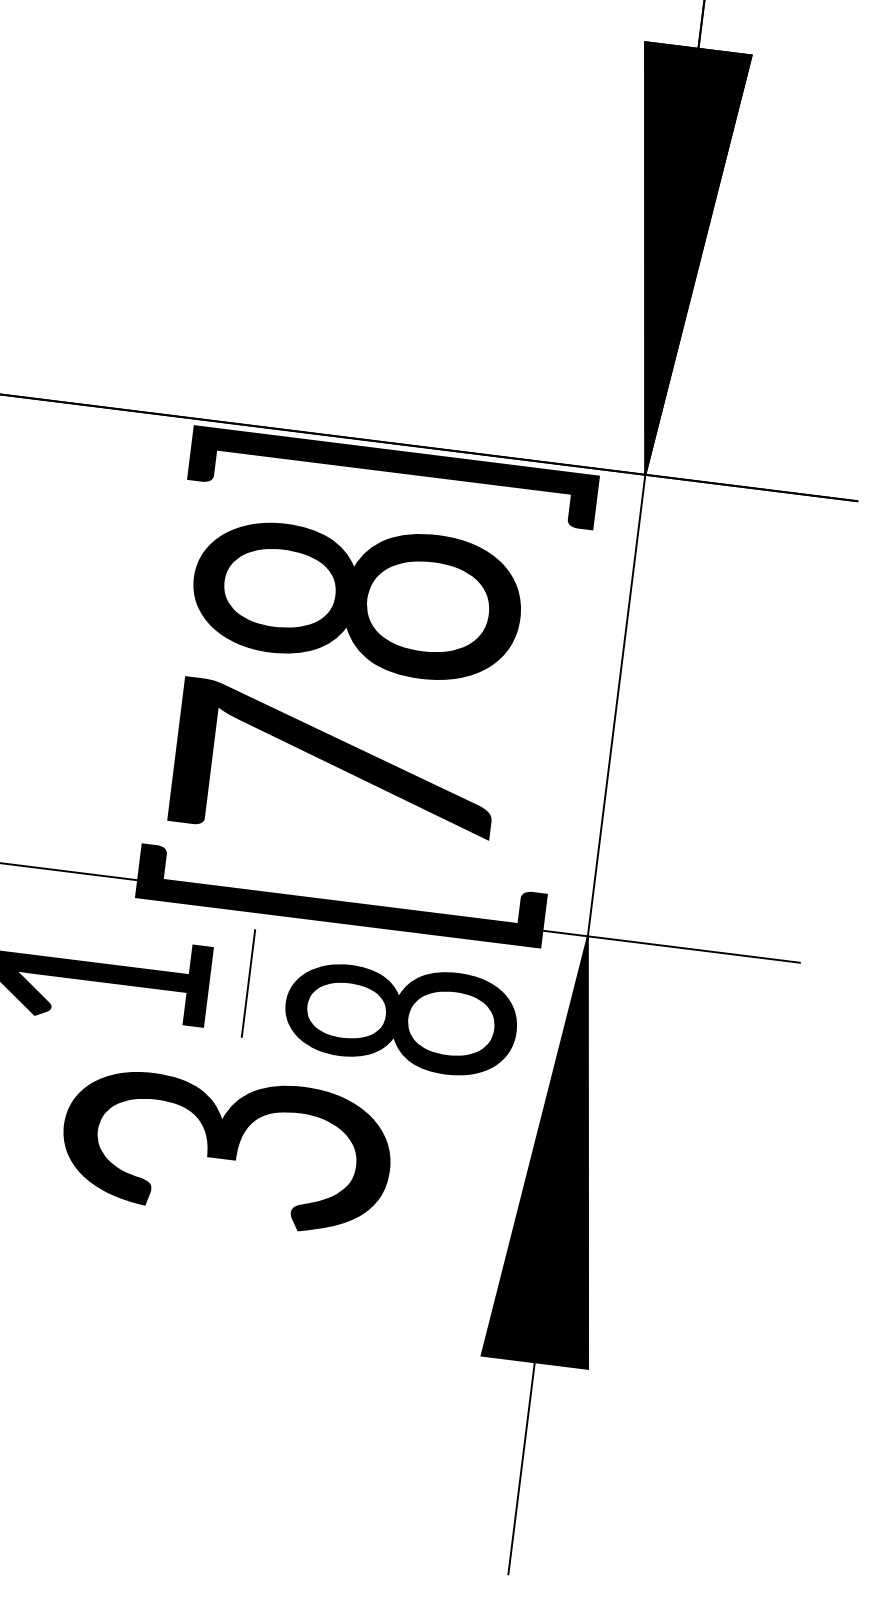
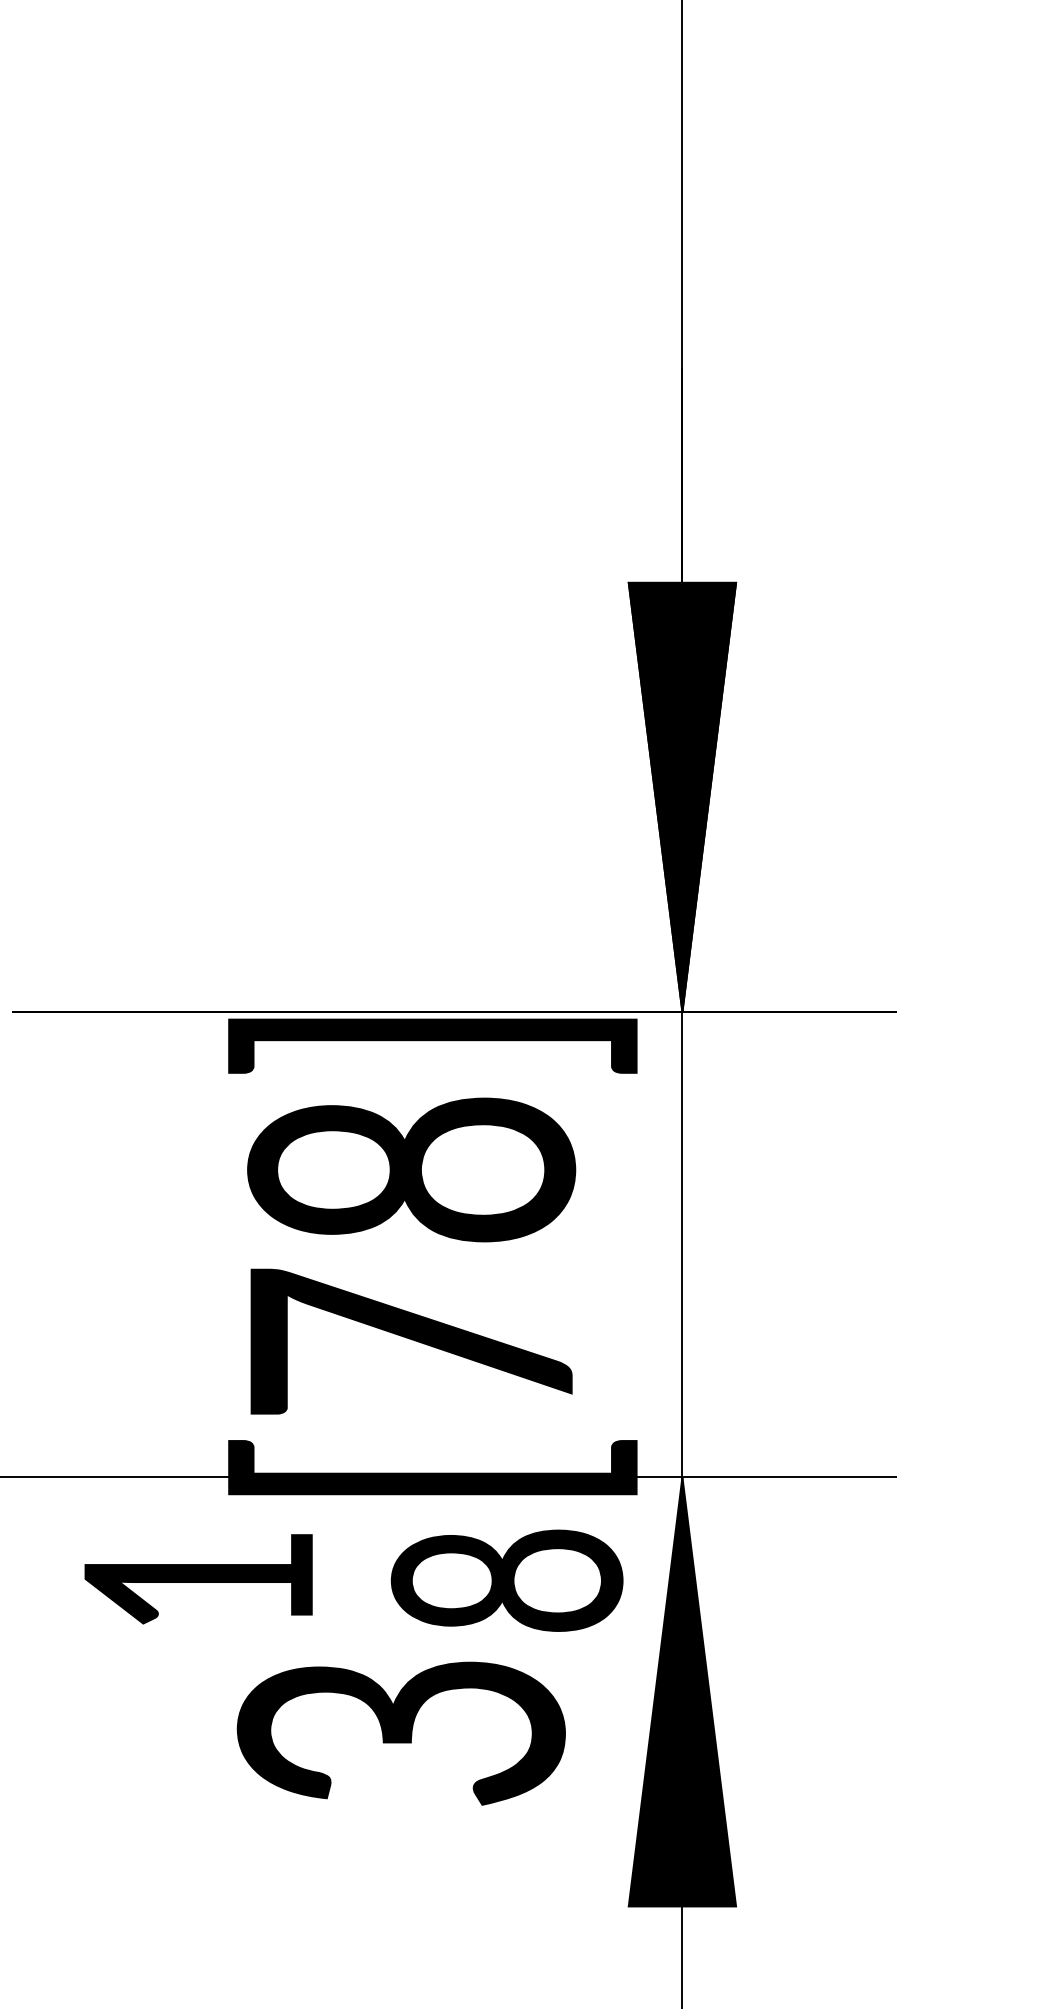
line: (247, 982) -> (350, 1565), removed
text: (225, 1149) -> (400, 1733), moved

